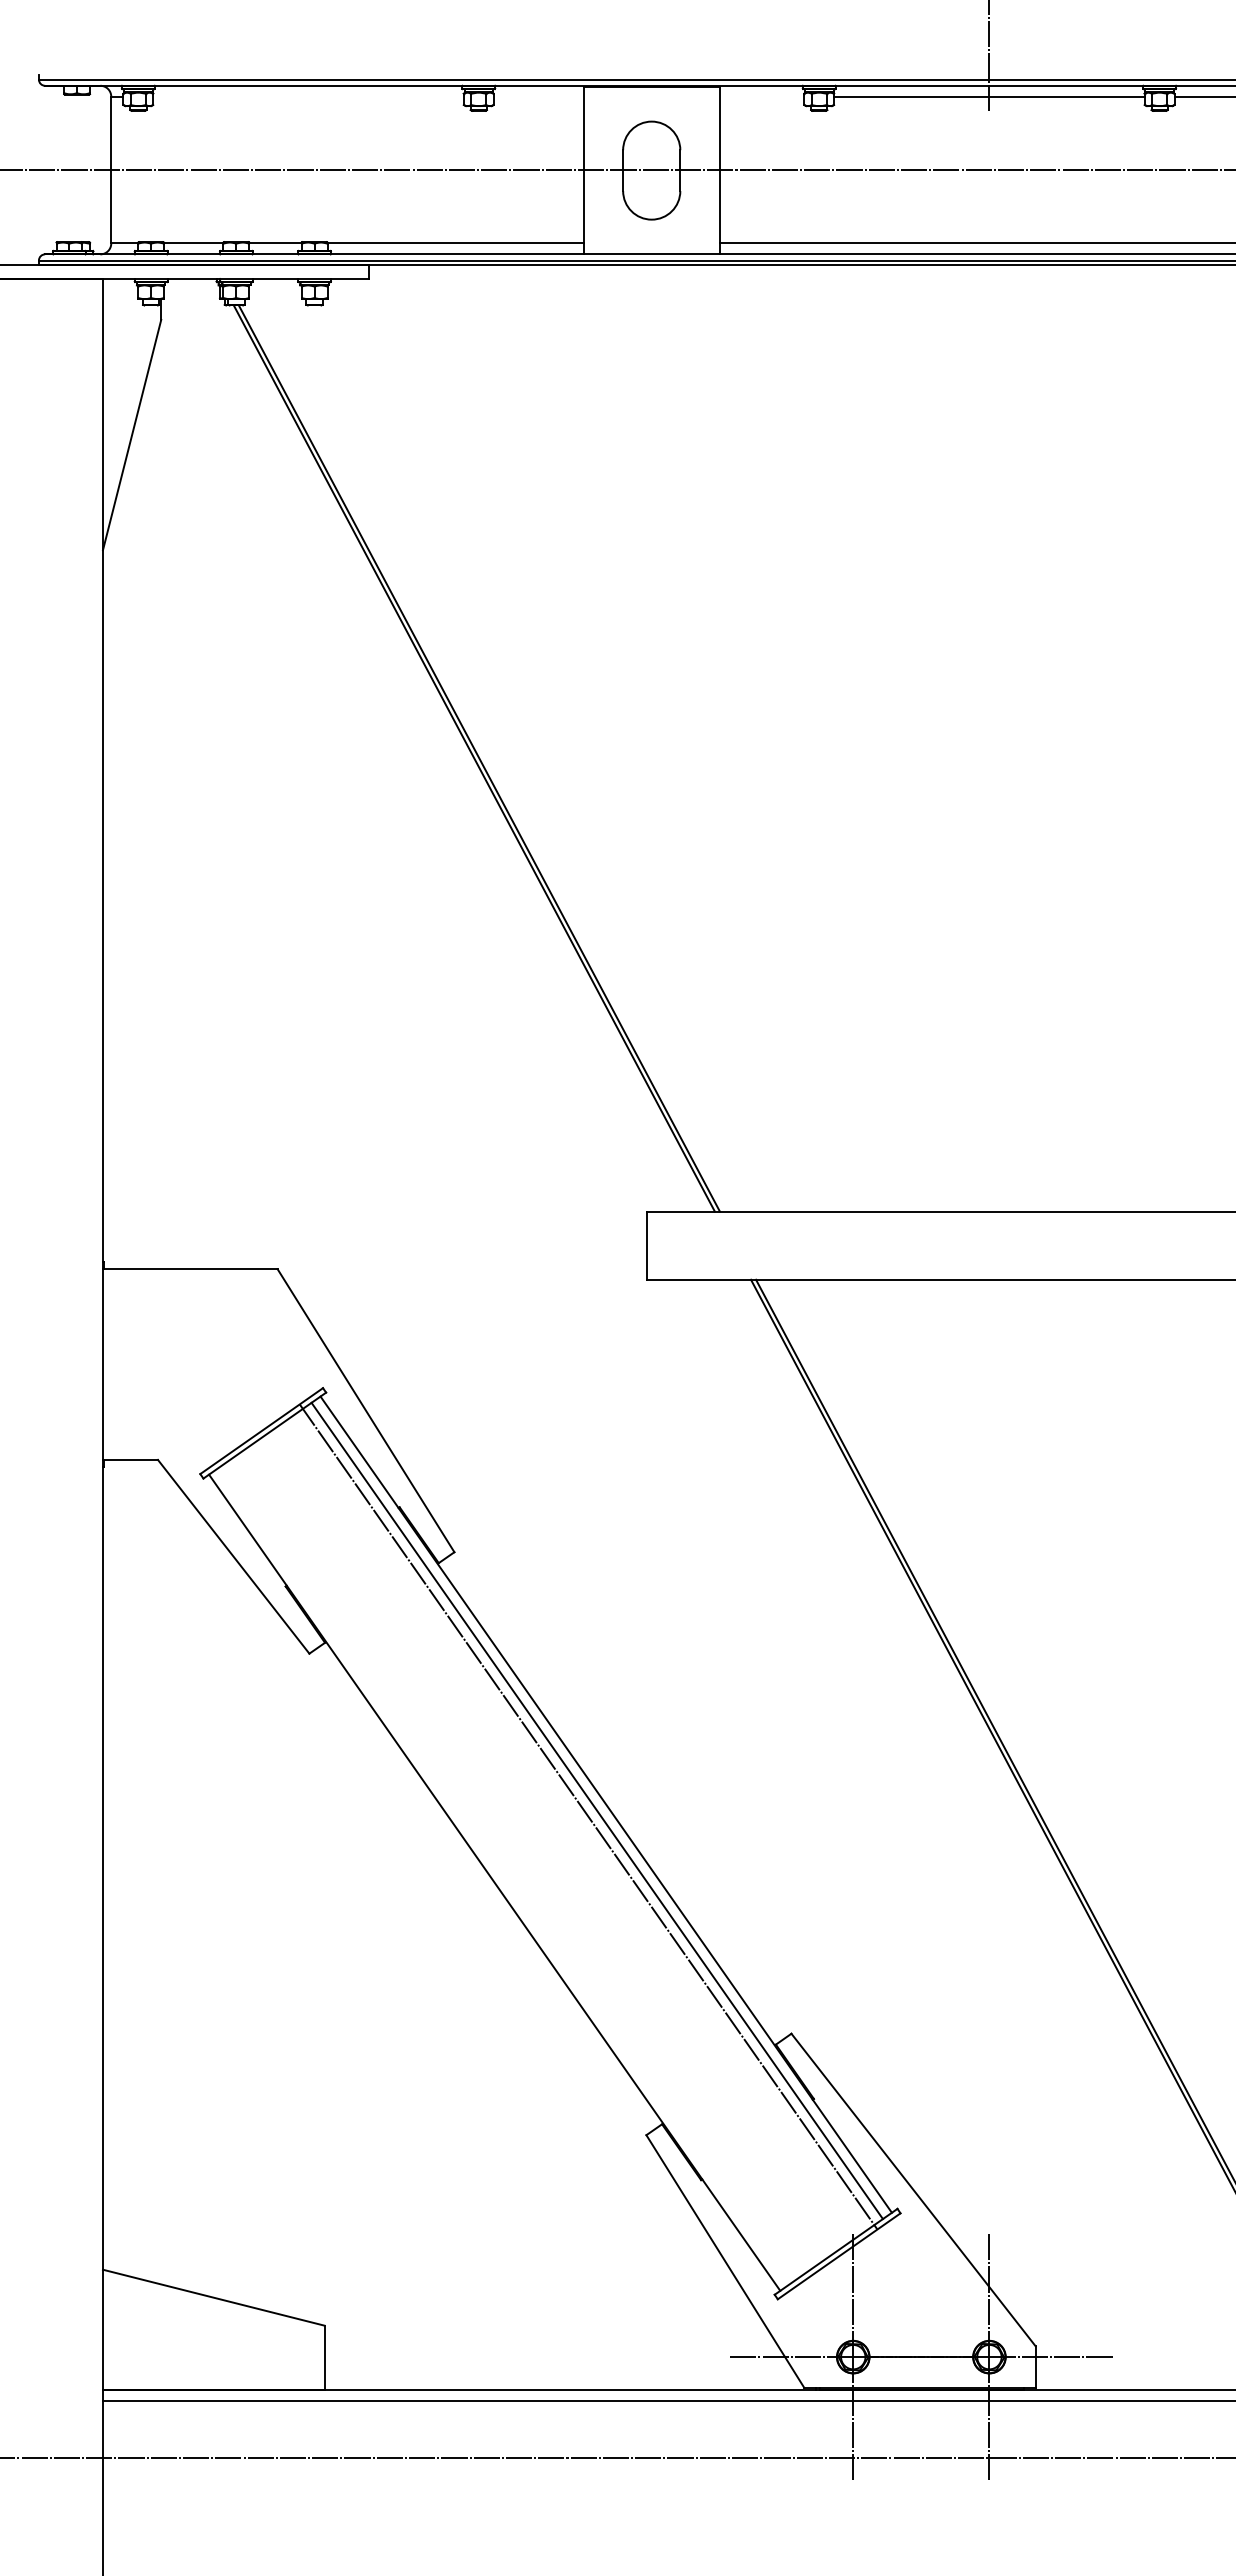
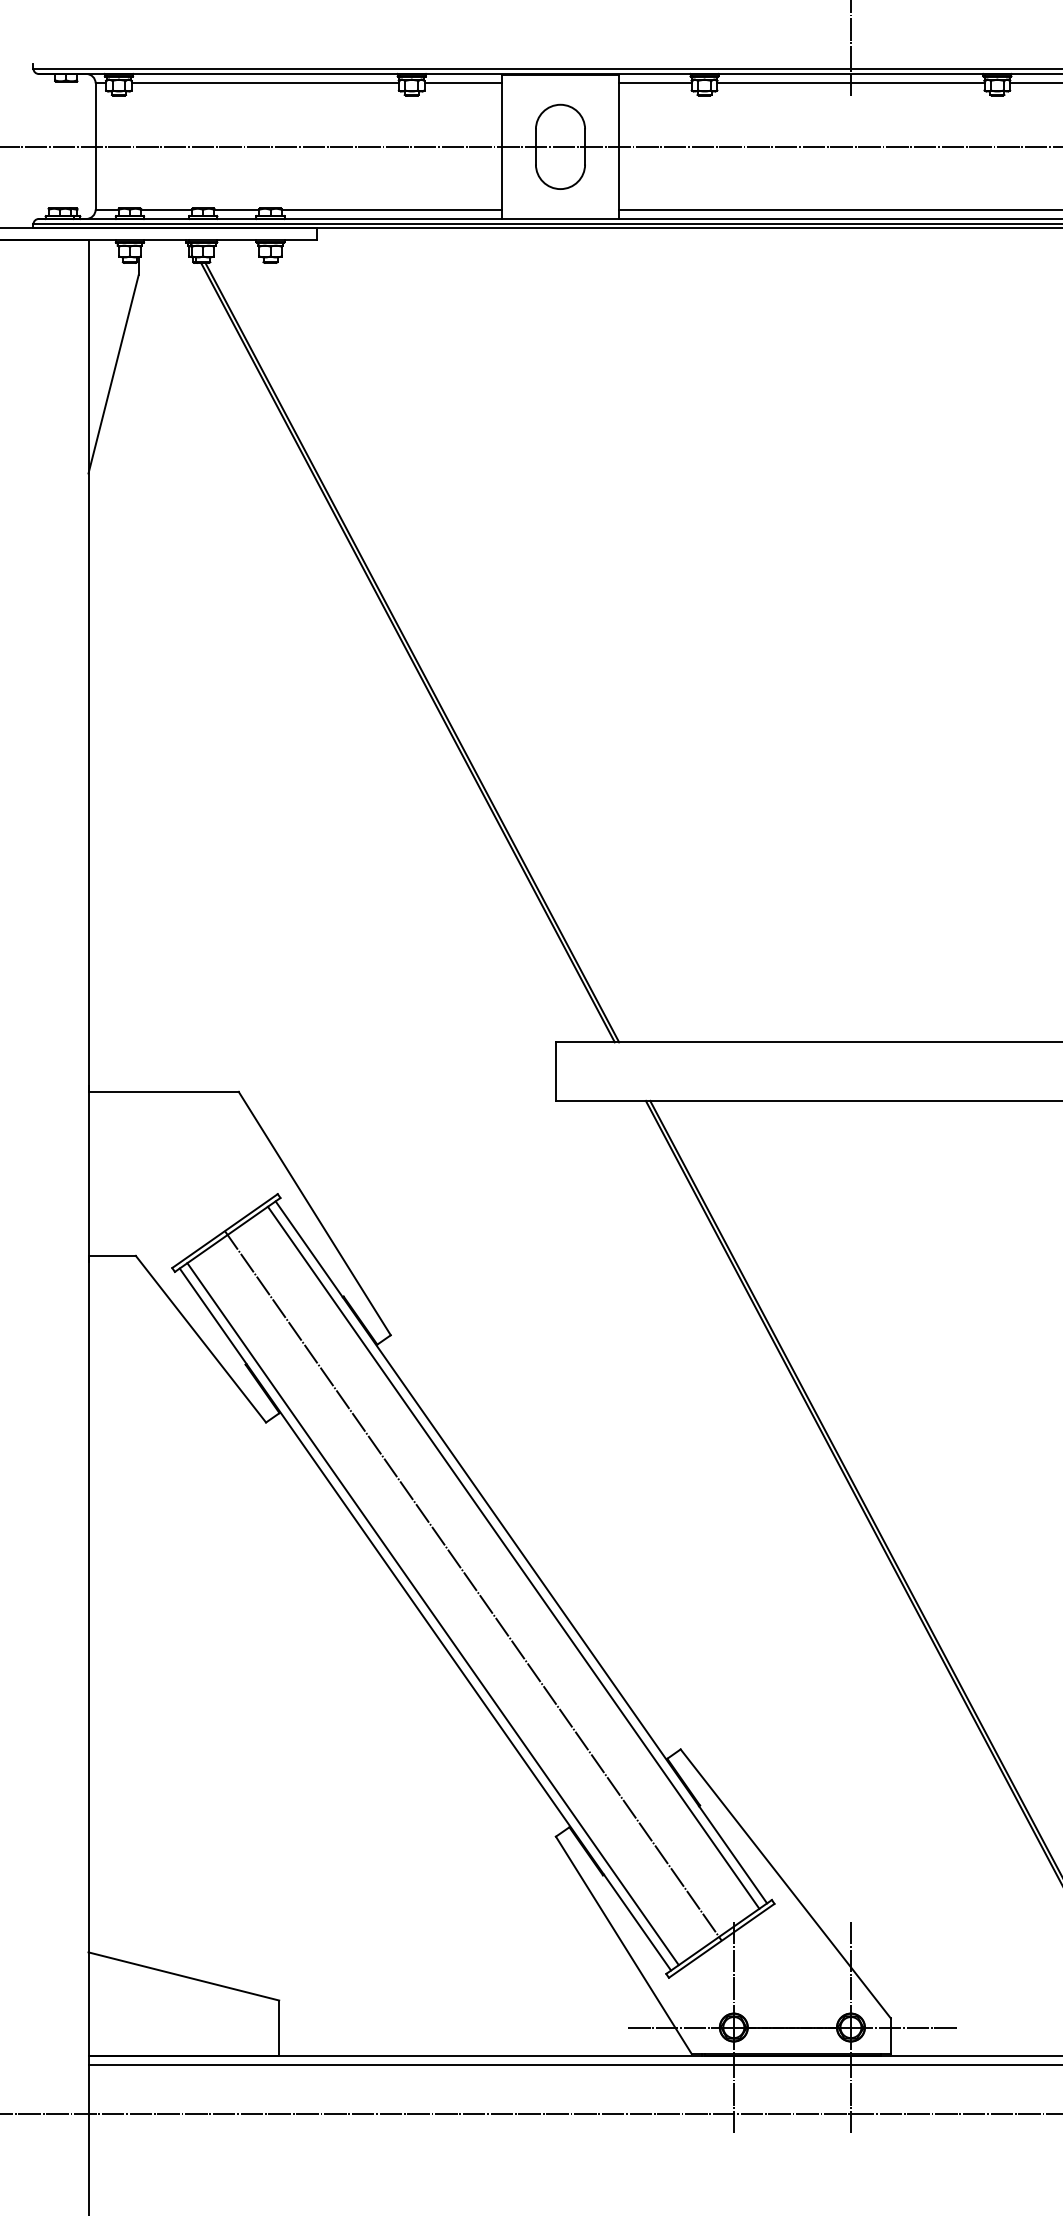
line: (308, 96) -> (265, 83), added
line: (538, 96) -> (463, 83), added
line: (761, 96) -> (654, 83), added
line: (588, 1816) -> (473, 1585), moved
line: (503, 1876) -> (433, 1614), added

